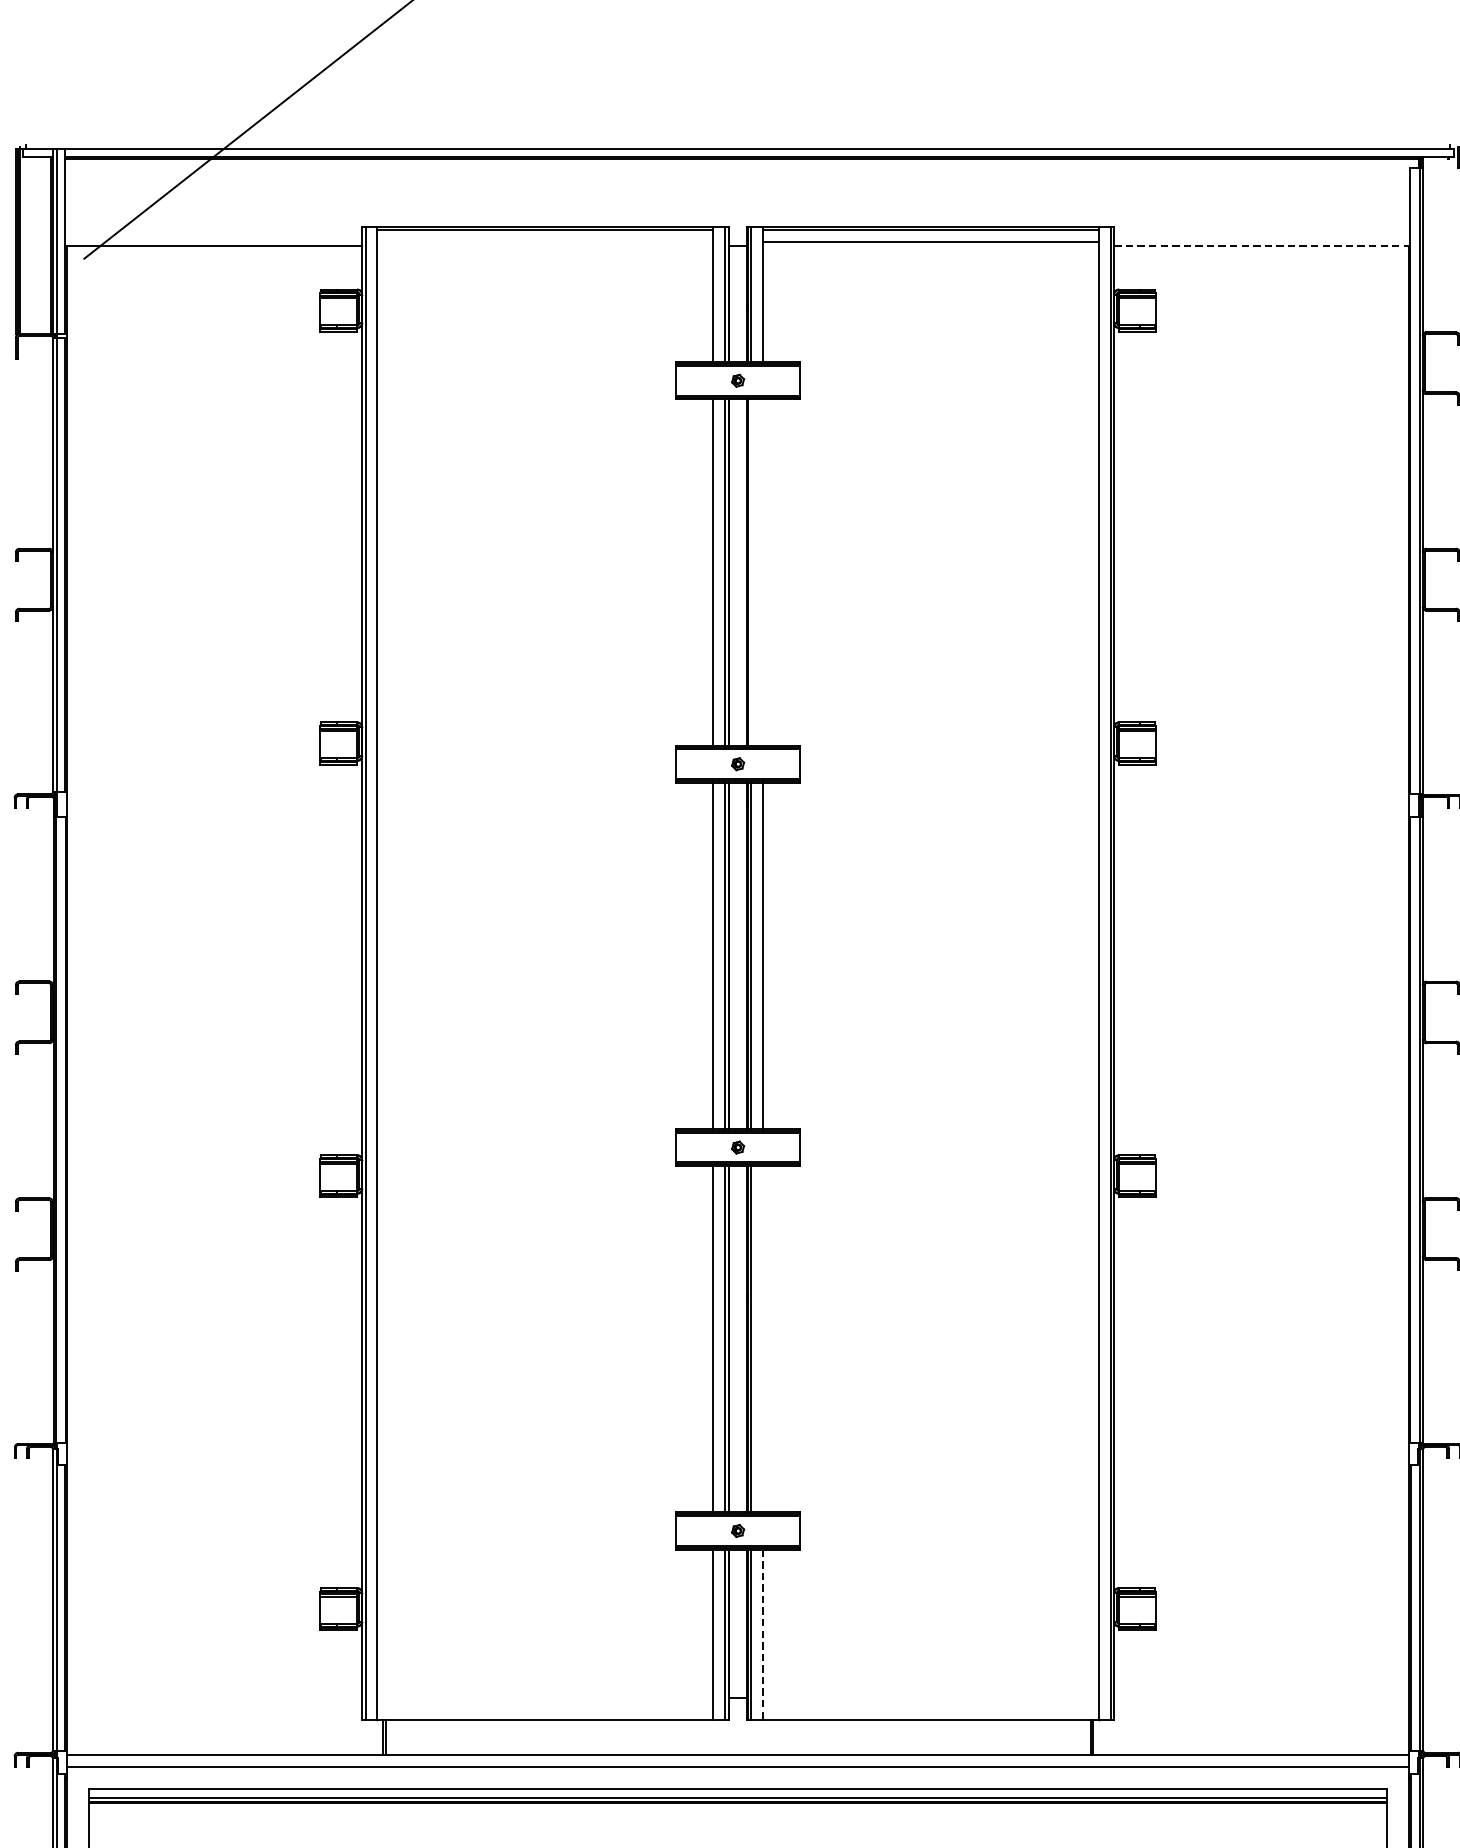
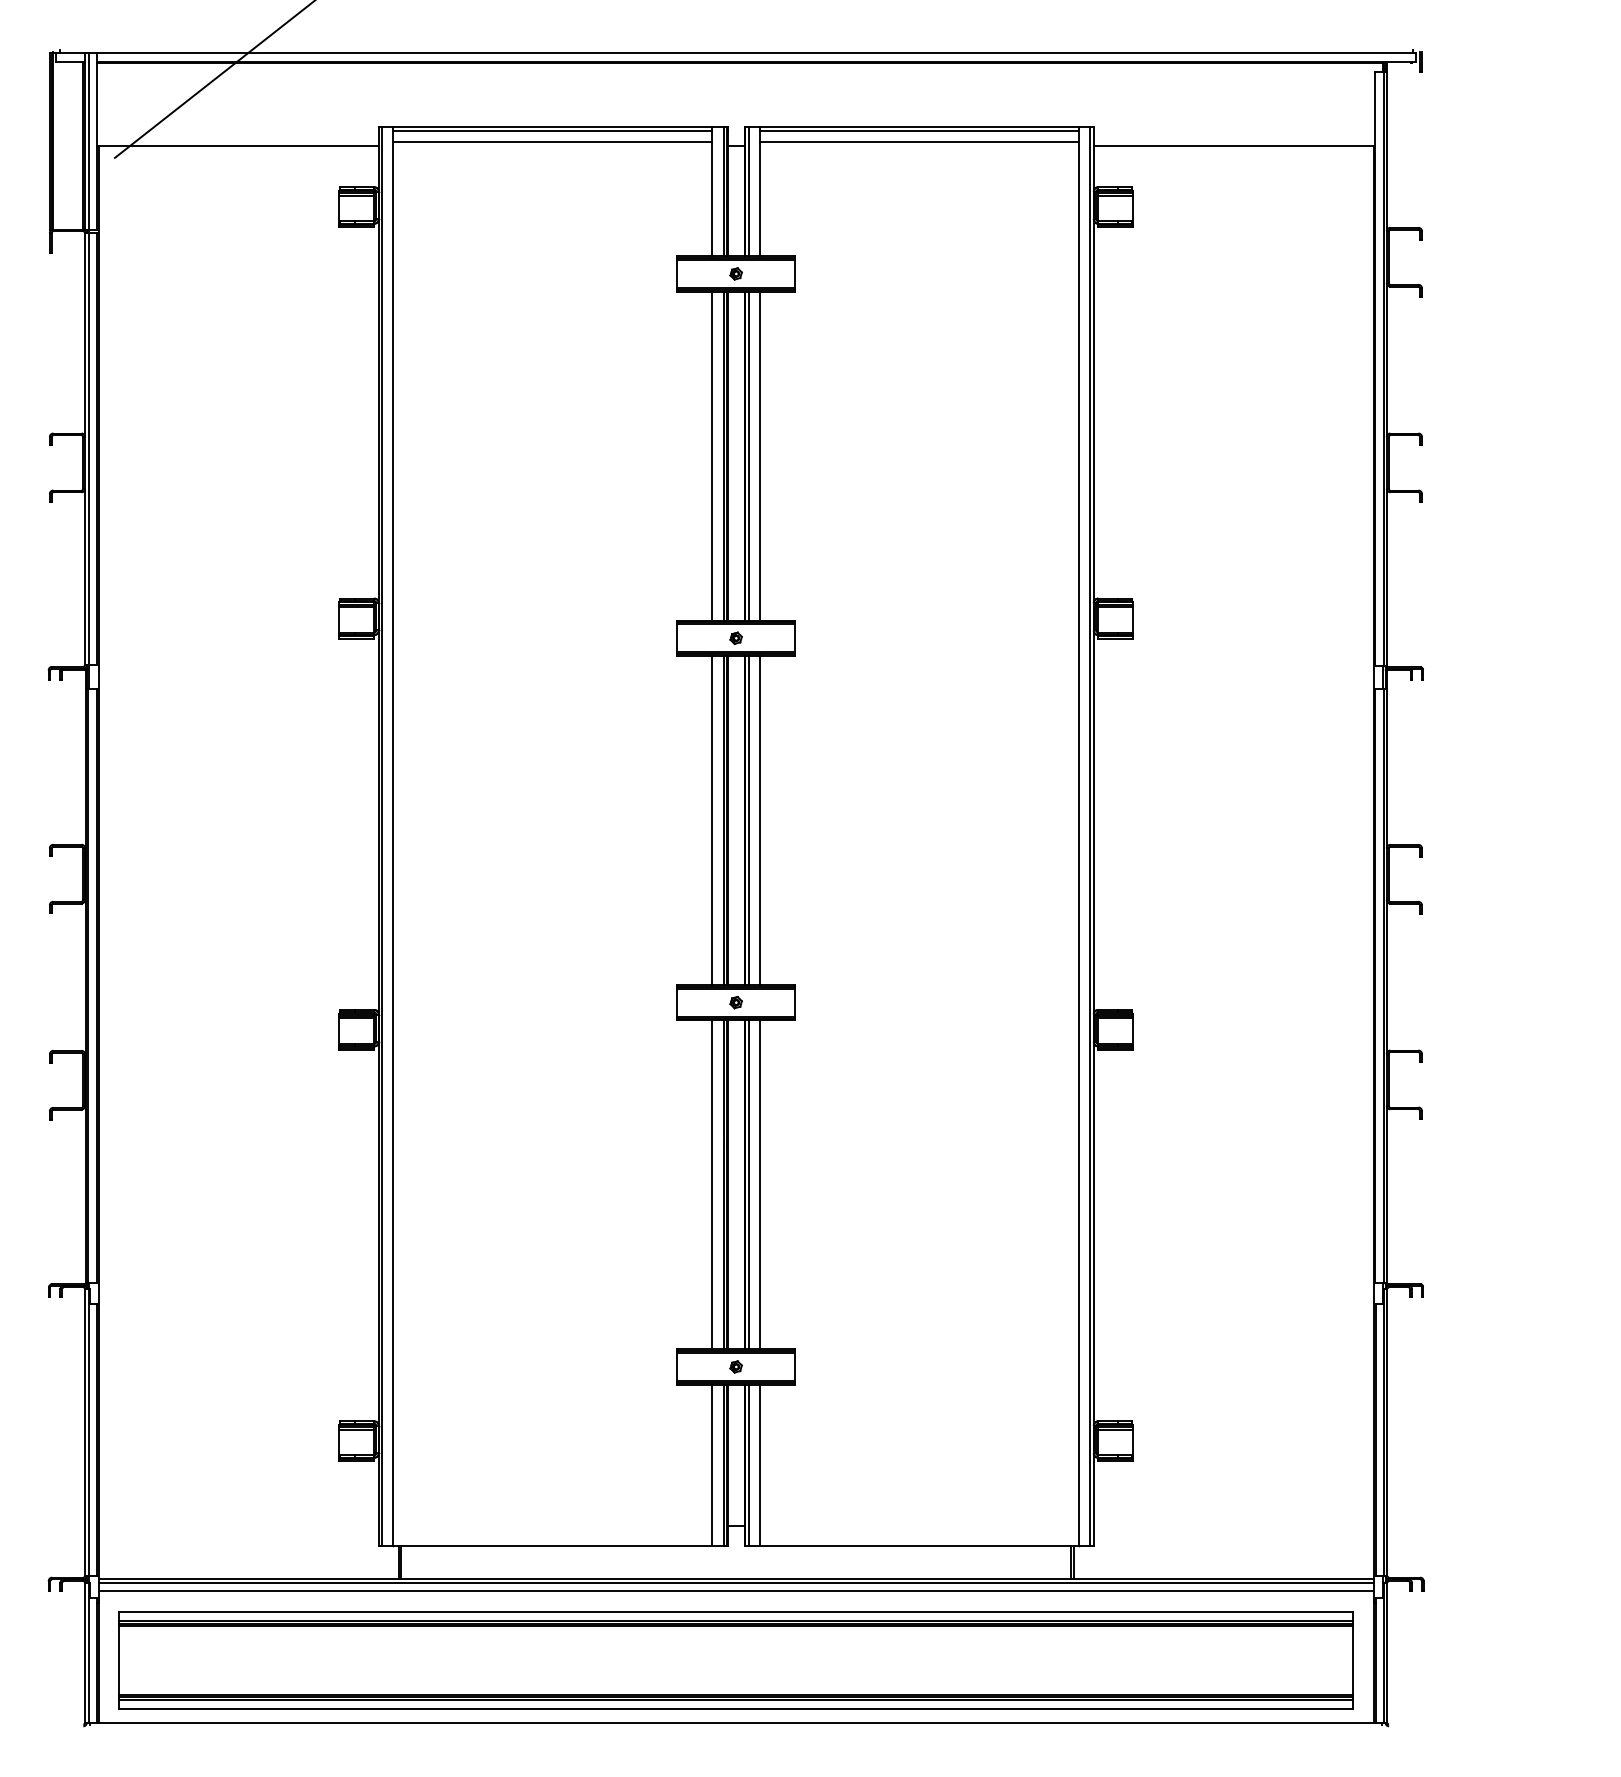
line: (544, 242) -> (552, 142), added
line: (1262, 245) -> (1234, 145), dashed -> solid
line: (751, 571) -> (748, 455), added
line: (762, 571) -> (759, 455), added
line: (762, 1338) -> (759, 1184), added
line: (762, 1634) -> (759, 1465), dashed -> solid
line: (737, 1757) -> (735, 1582), added

